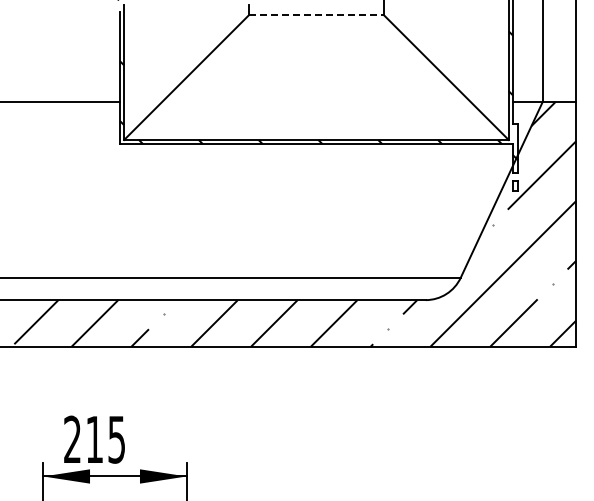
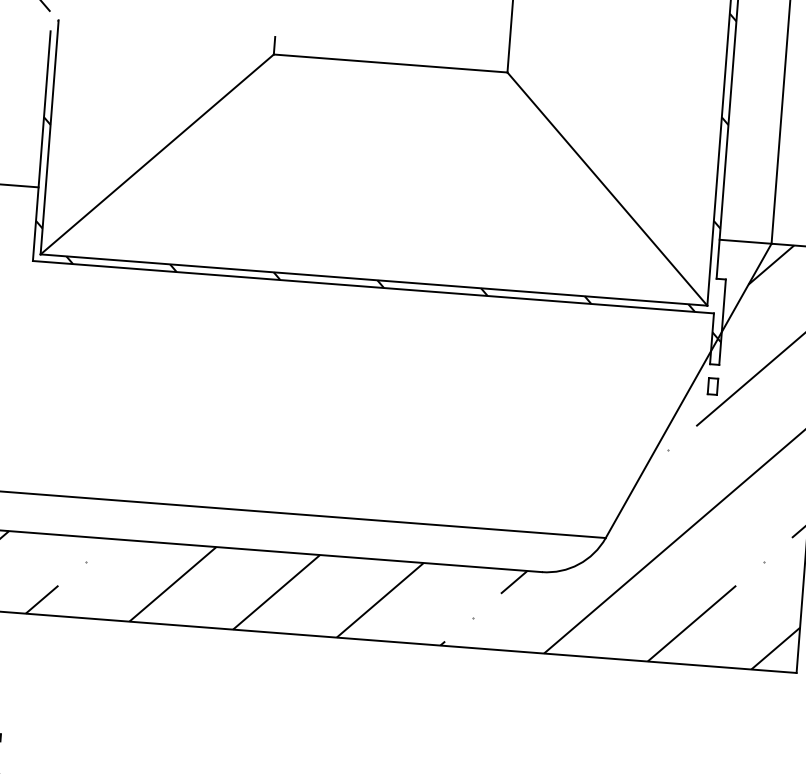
line: (316, 15) -> (390, 64), dashed -> solid

